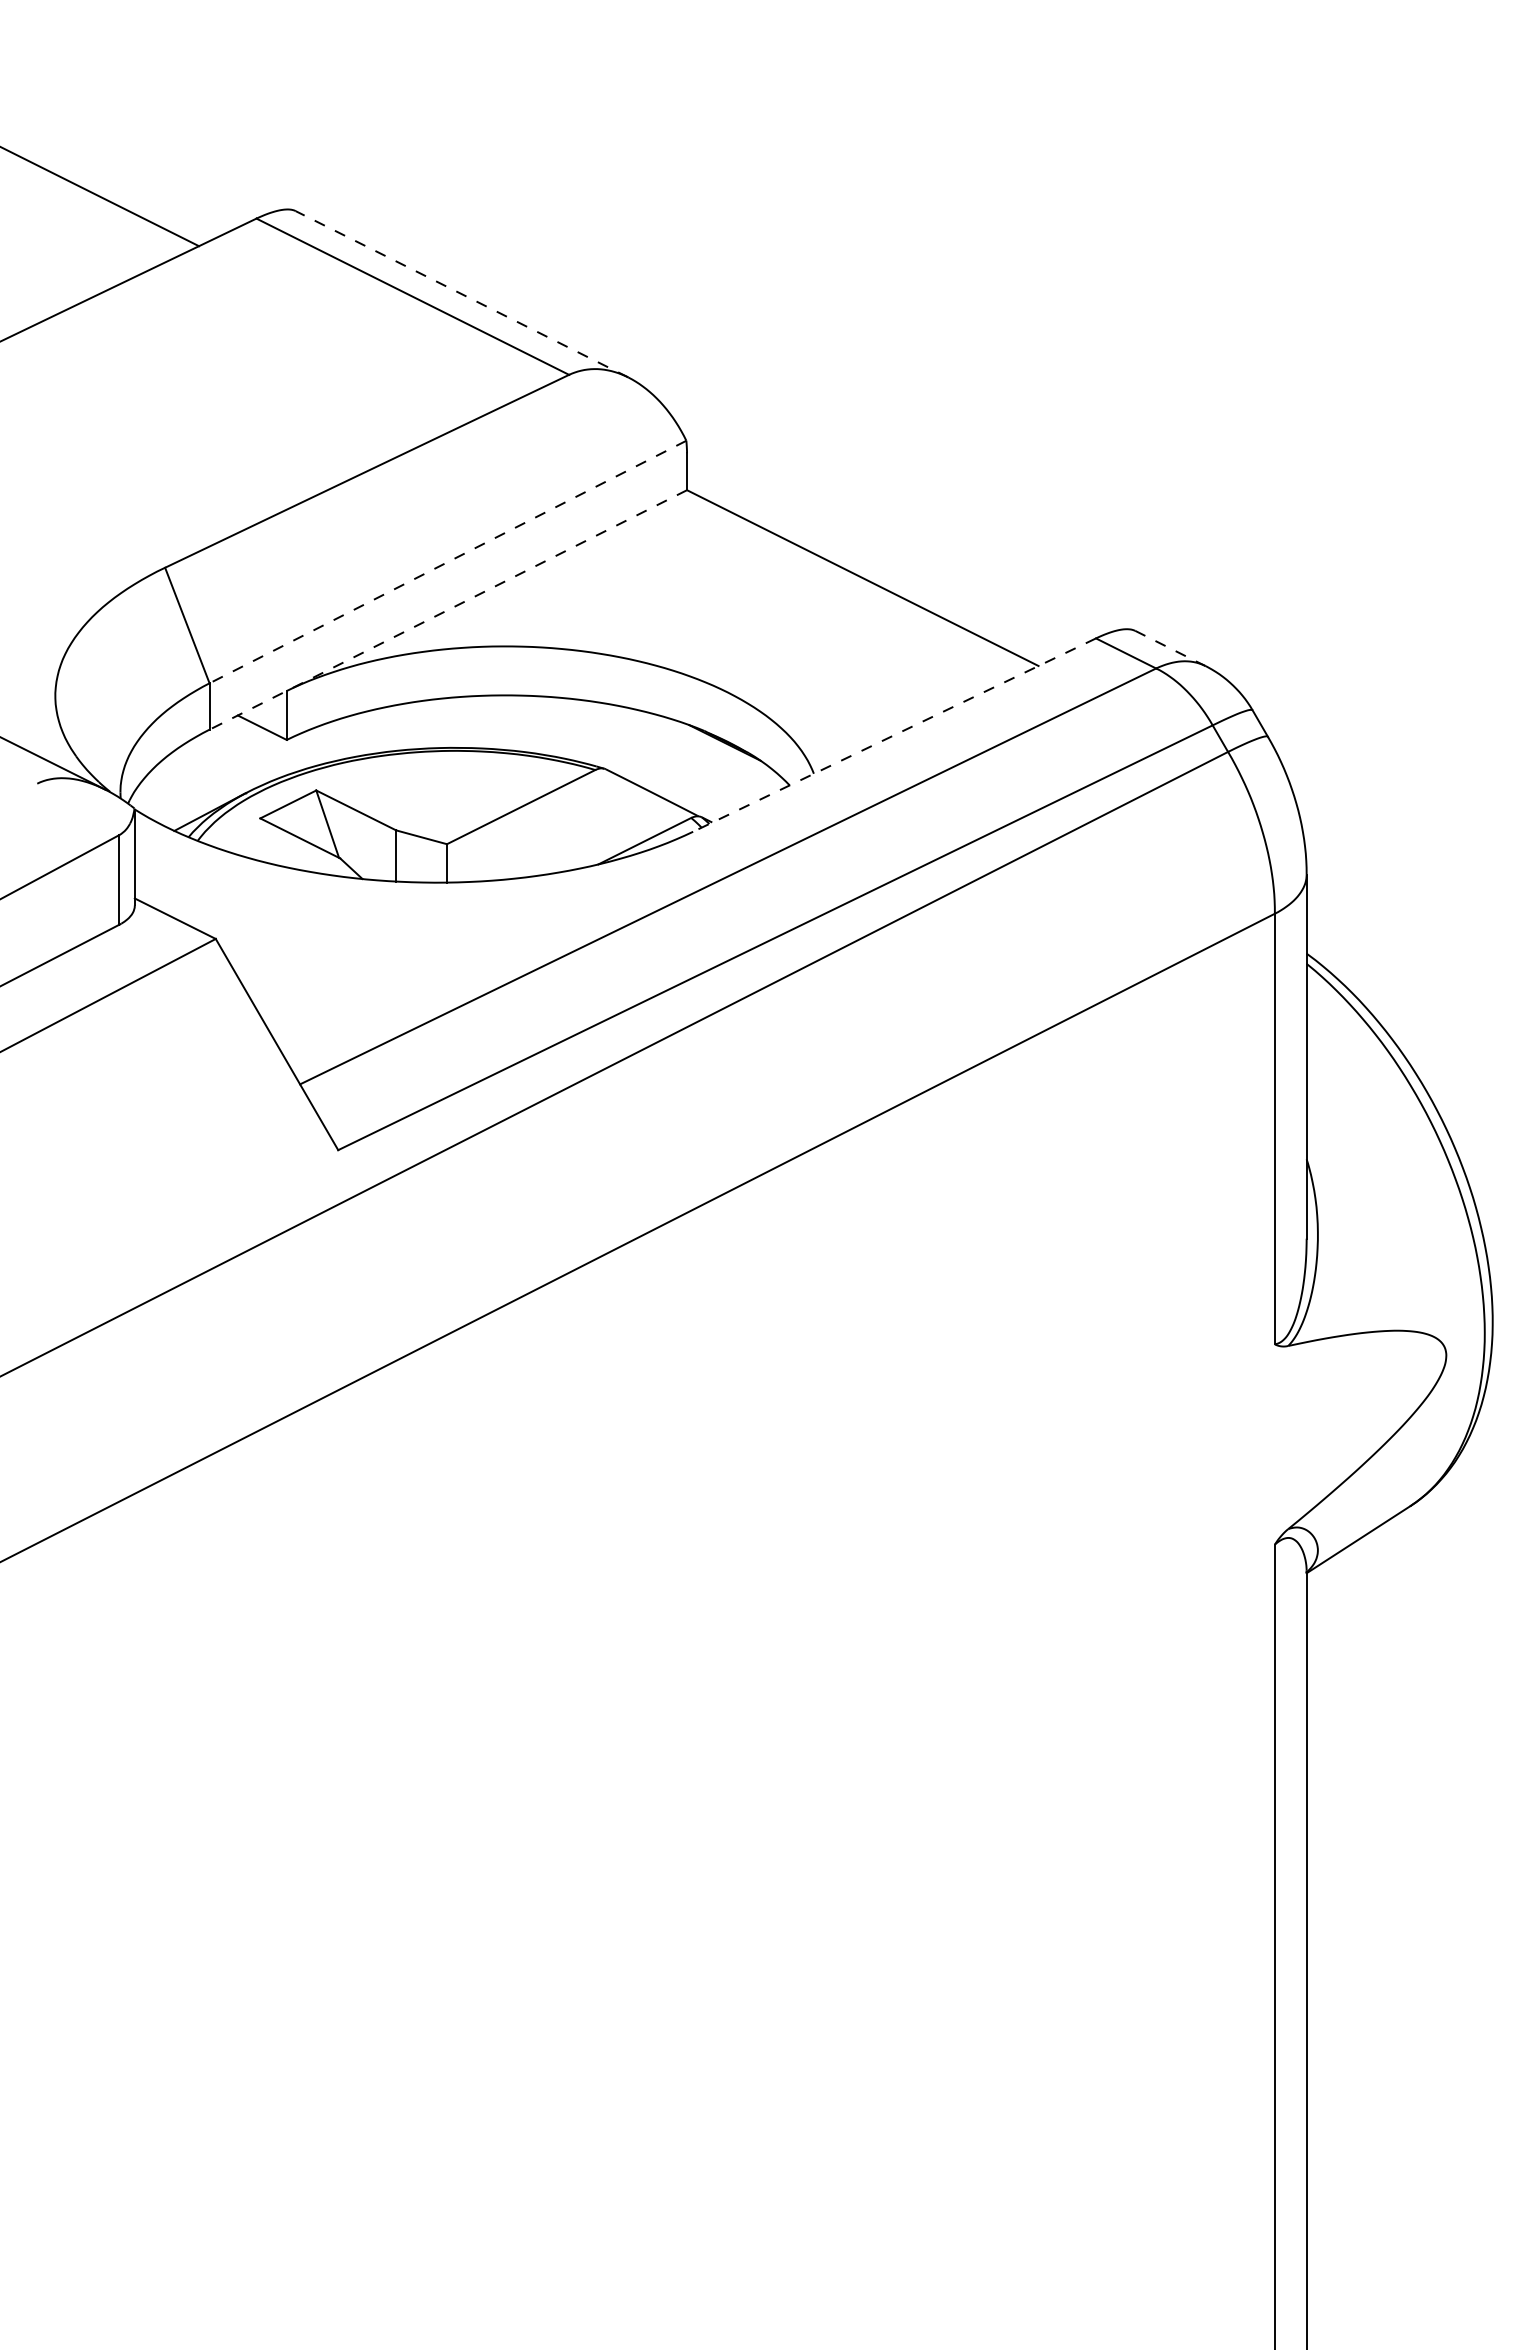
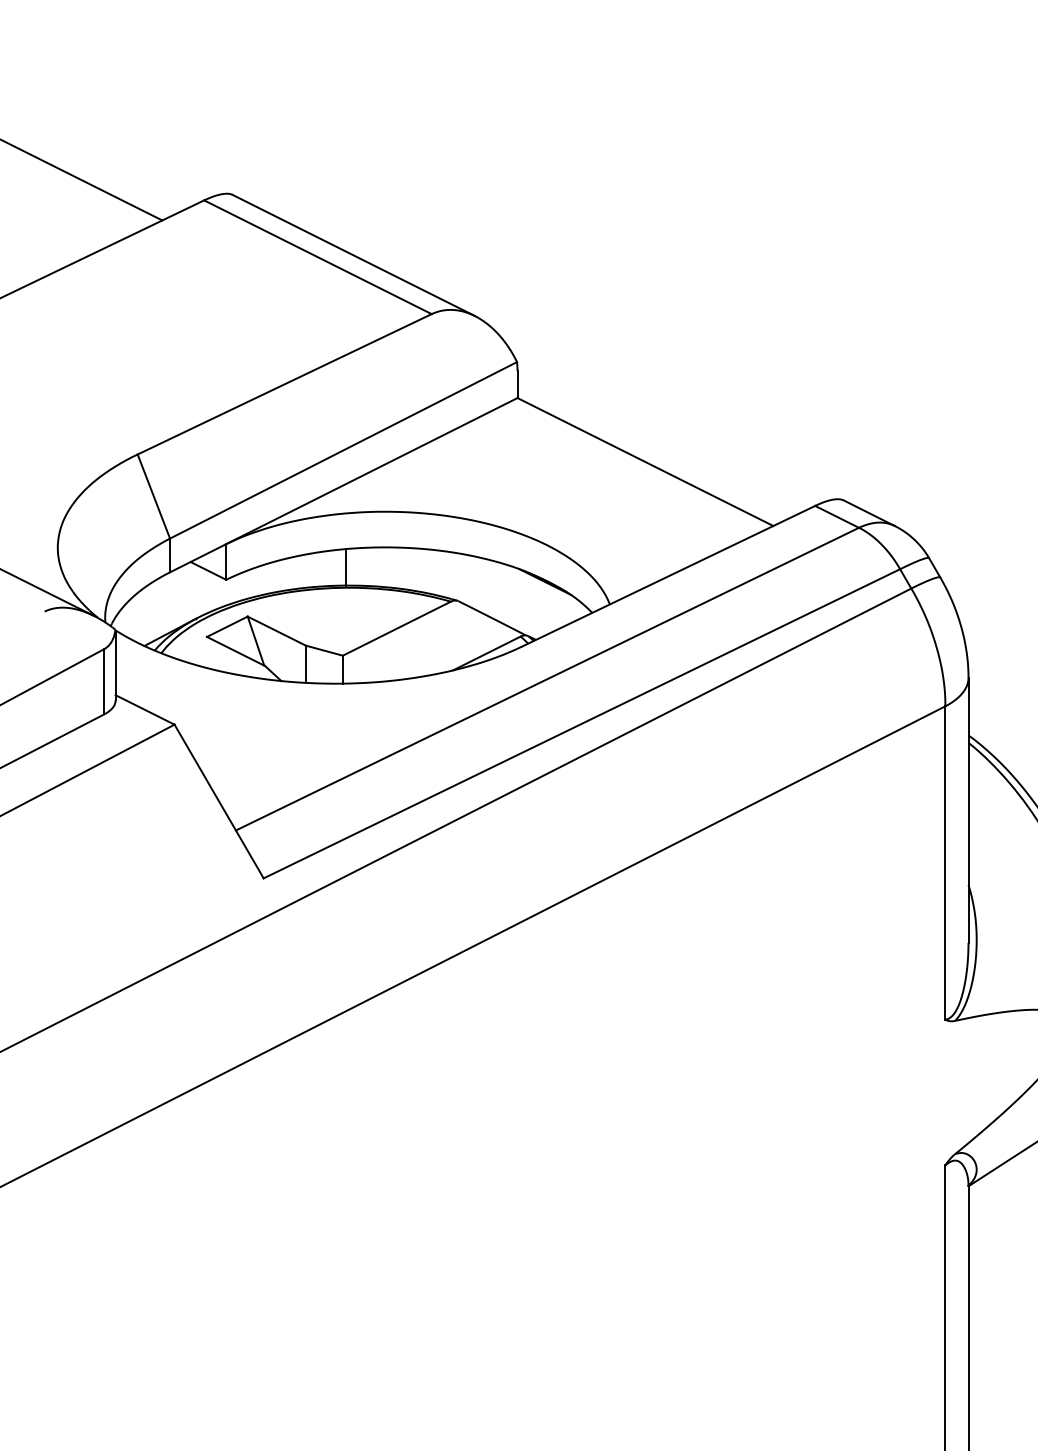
line: (461, 294) -> (353, 255), dashed -> solid
line: (447, 562) -> (343, 450), dashed -> solid
line: (447, 610) -> (343, 485), dashed -> solid
line: (1170, 648) -> (869, 513), dashed -> solid
line: (451, 722) -> (346, 567), added
line: (894, 735) -> (668, 576), dashed -> solid

